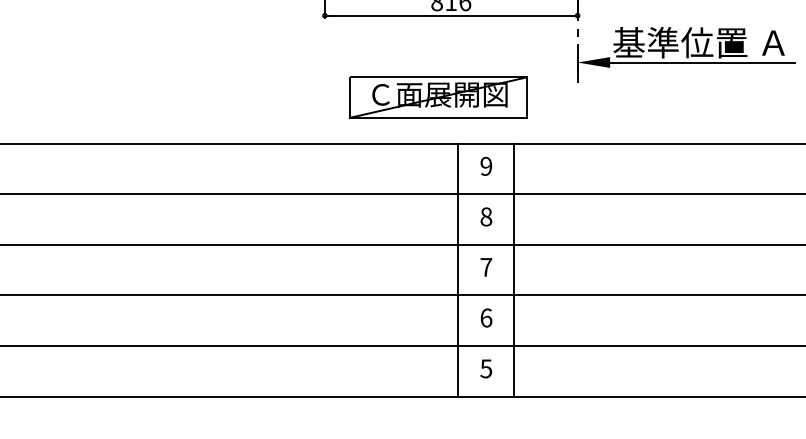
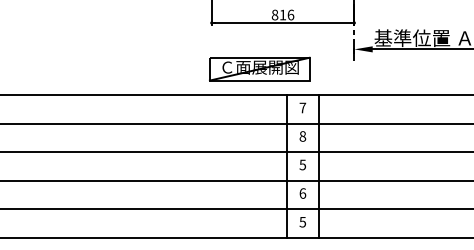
part: (437, 96) -> (259, 68), moved
text: (485, 165) -> (302, 107), 9 -> 7
text: (485, 266) -> (302, 164), 7 -> 5

